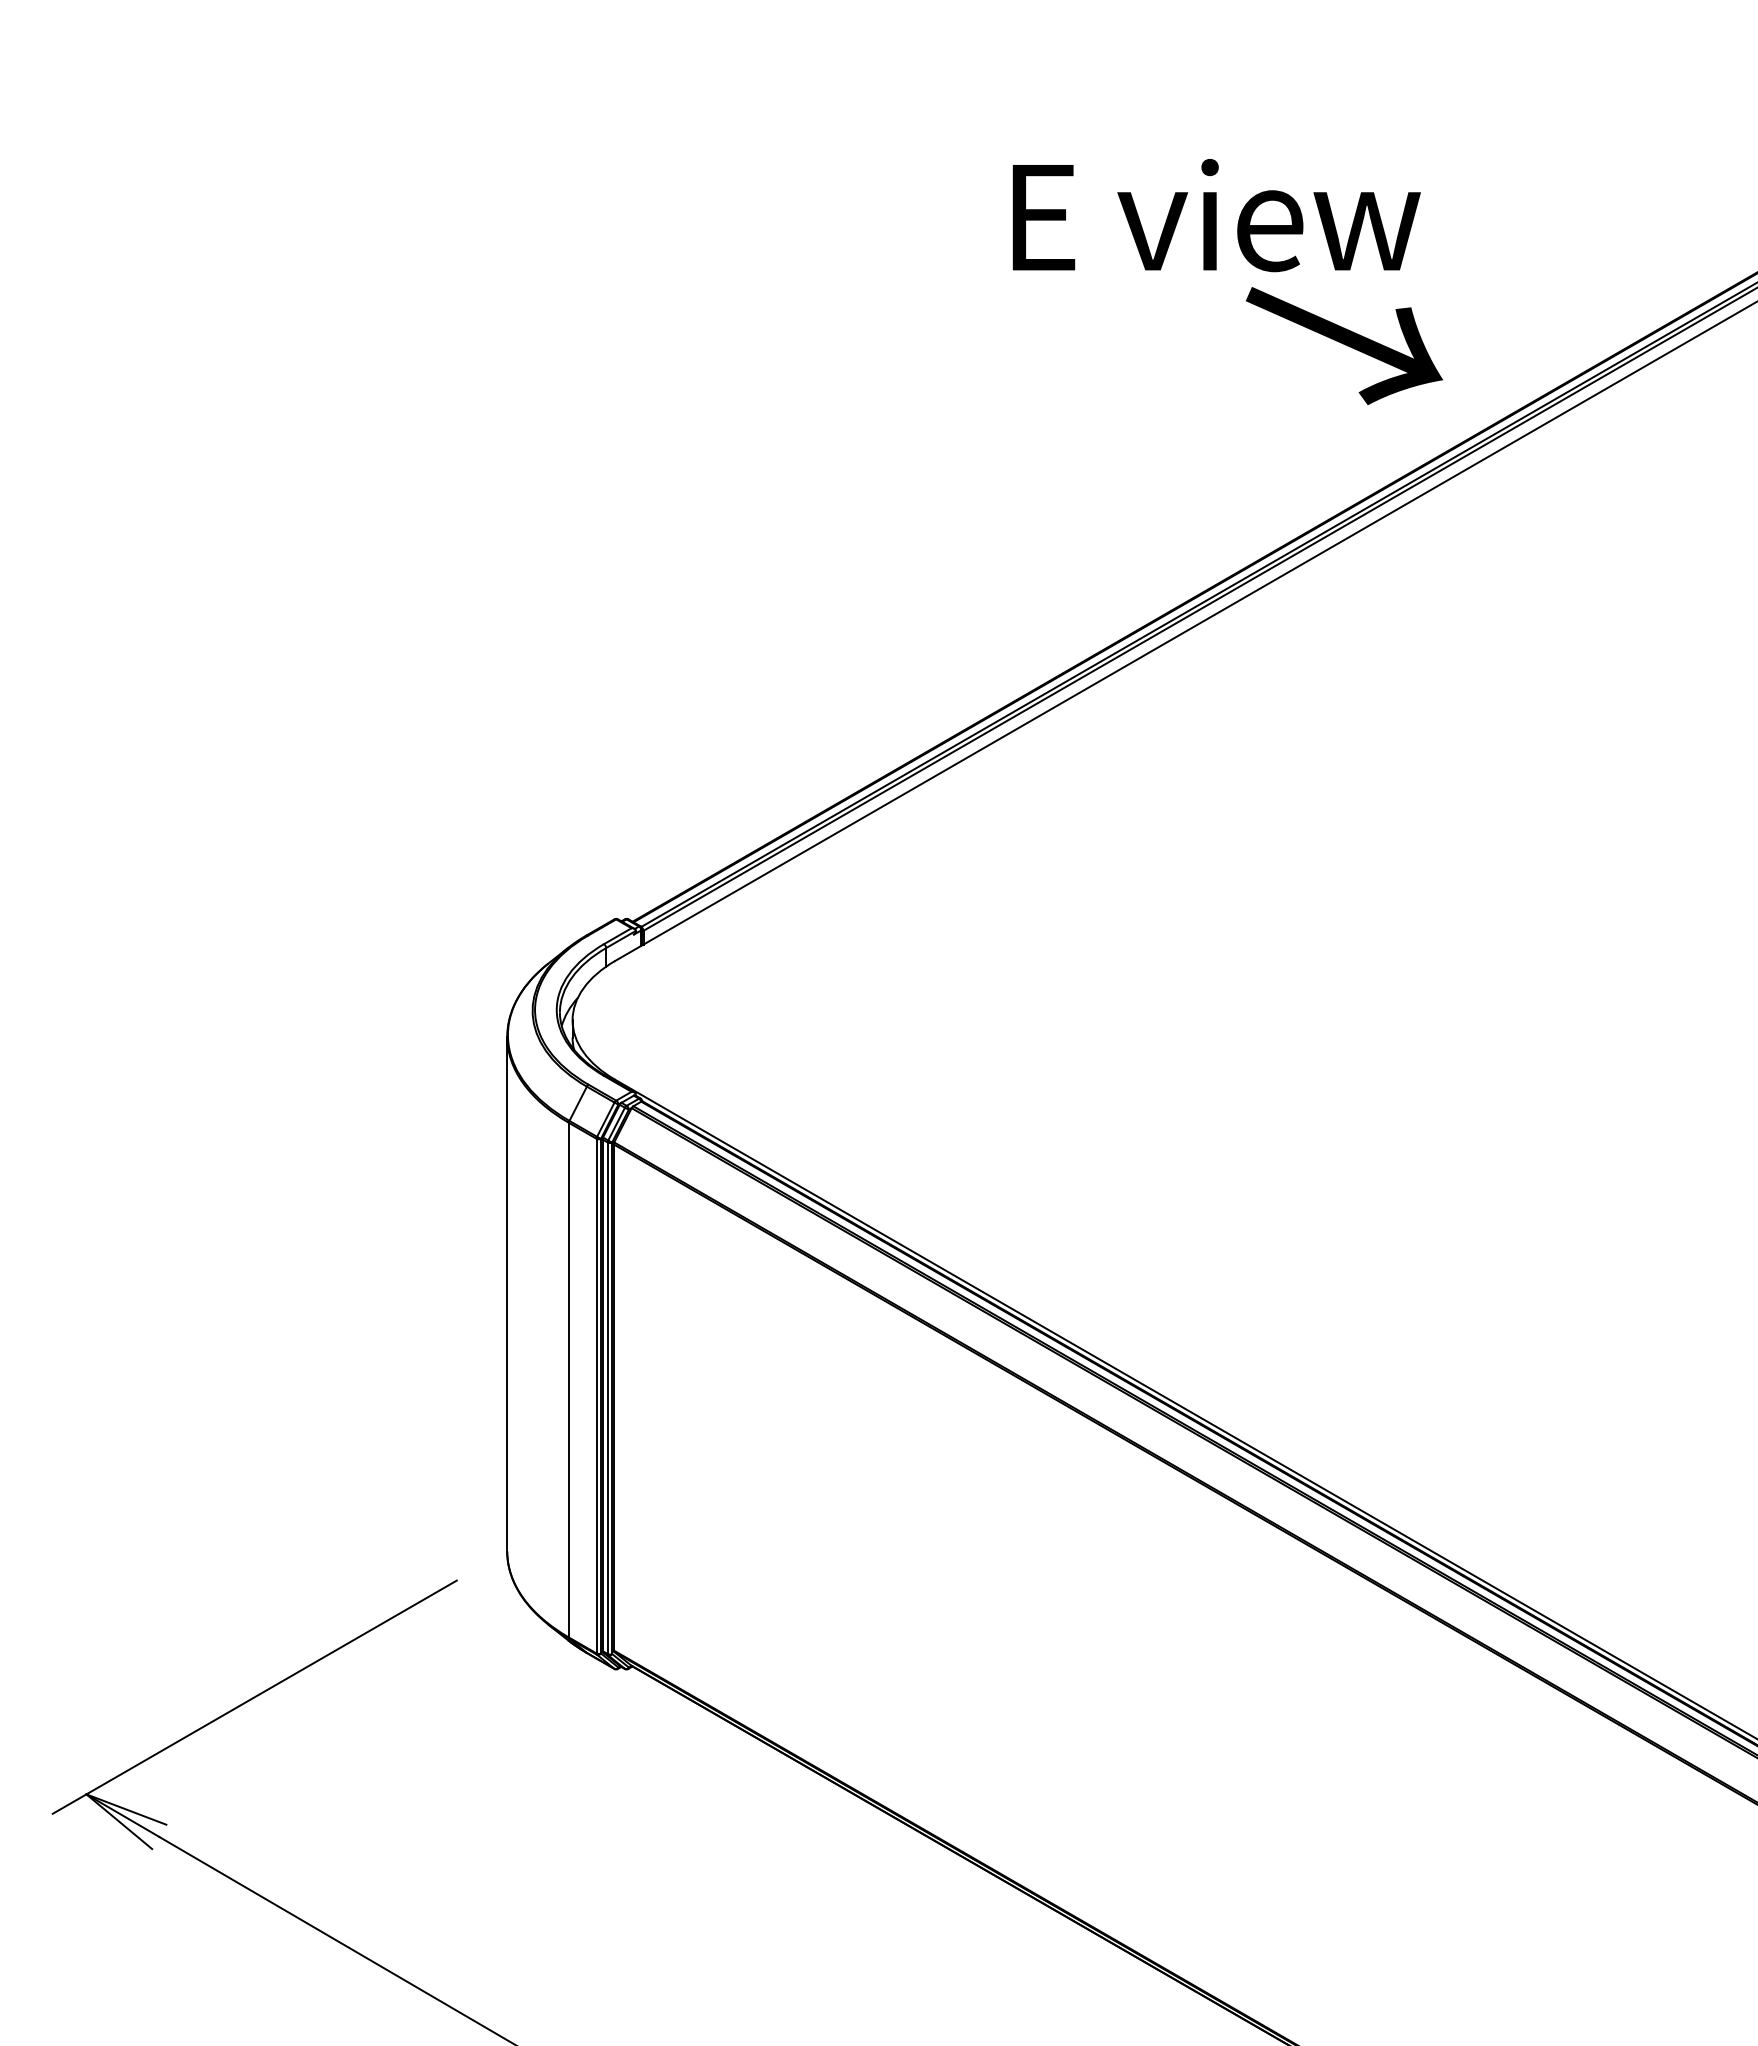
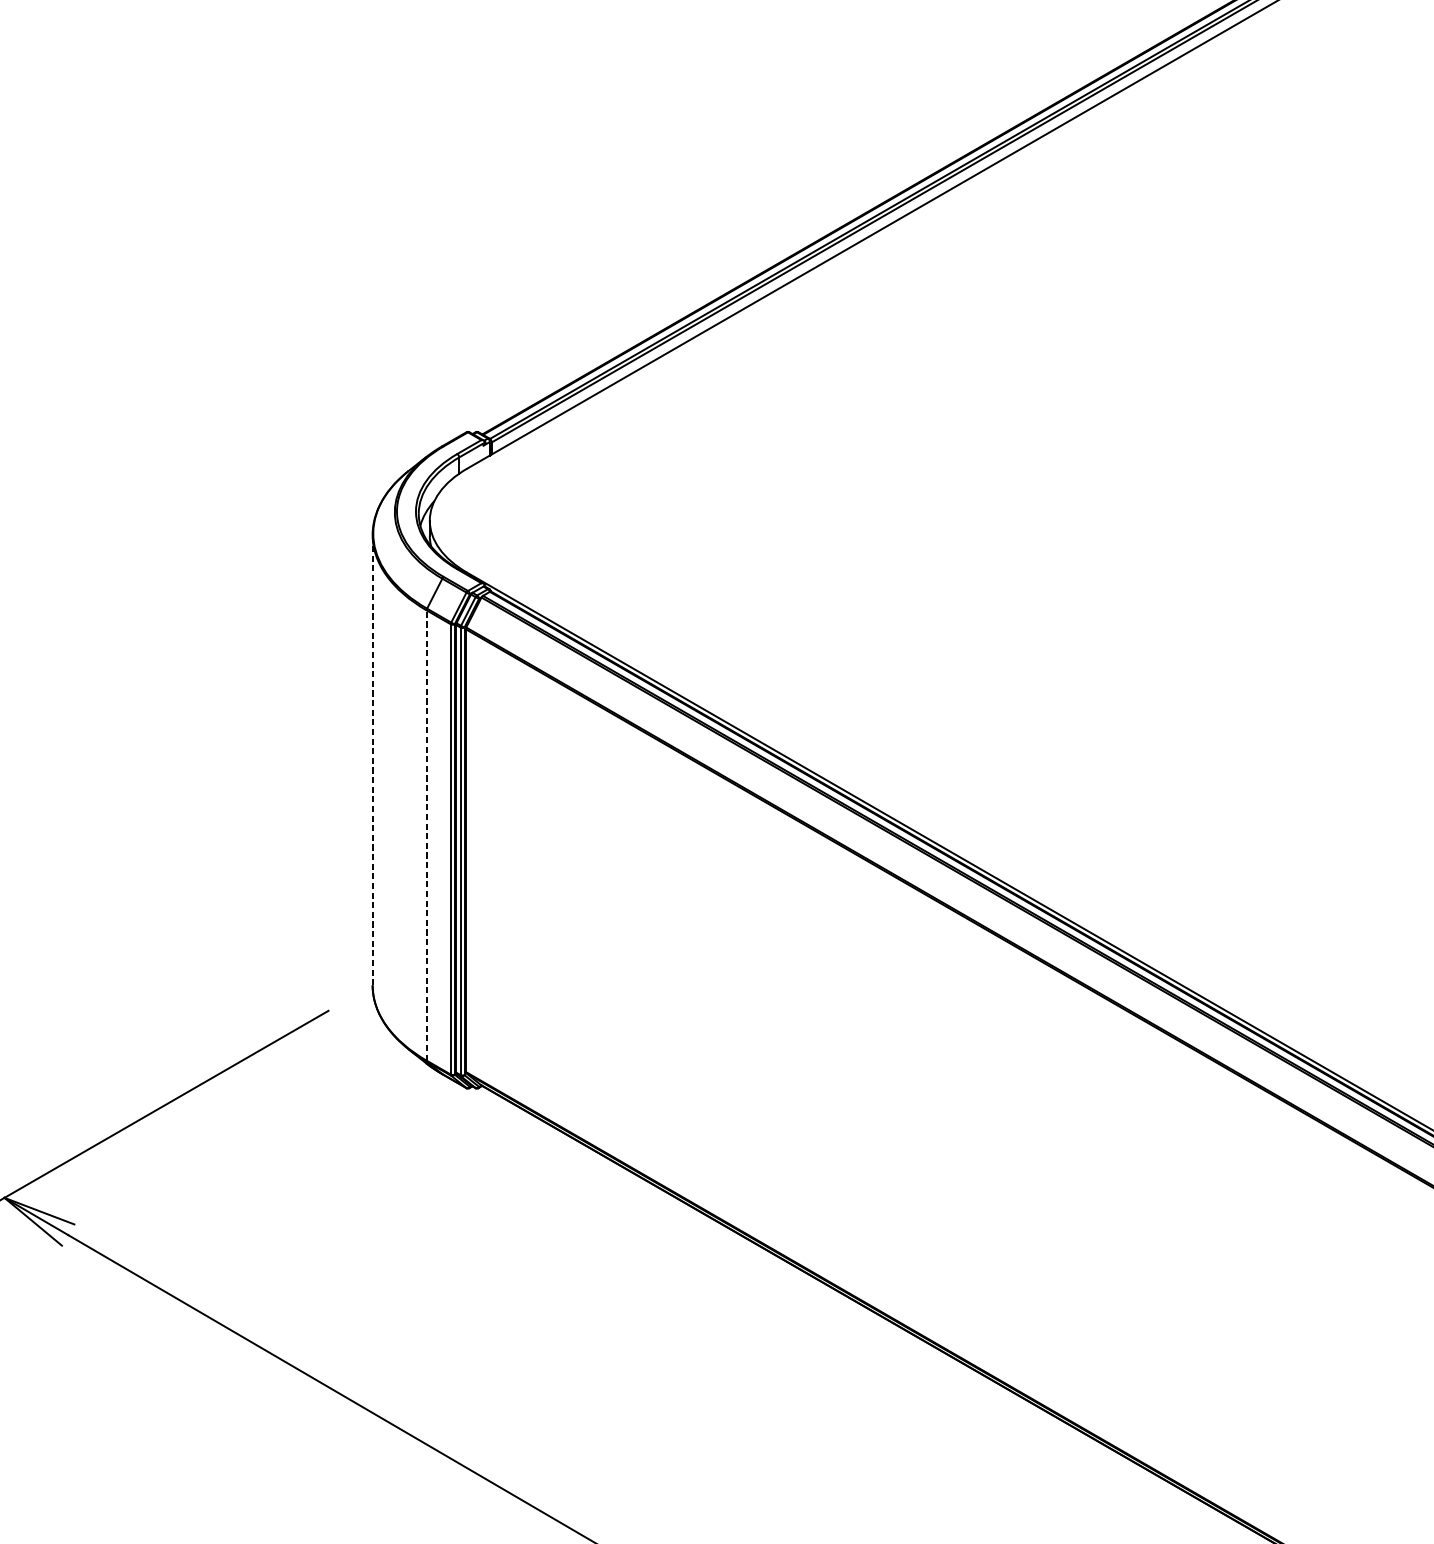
line: (507, 1293) -> (372, 759), solid -> dashed
line: (568, 1379) -> (426, 834), solid -> dashed

